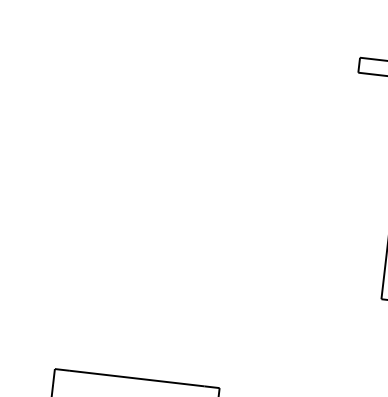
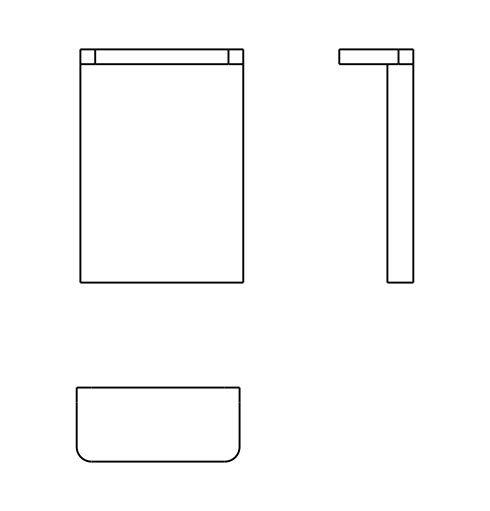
part: (166, 154) -> (161, 165), added

